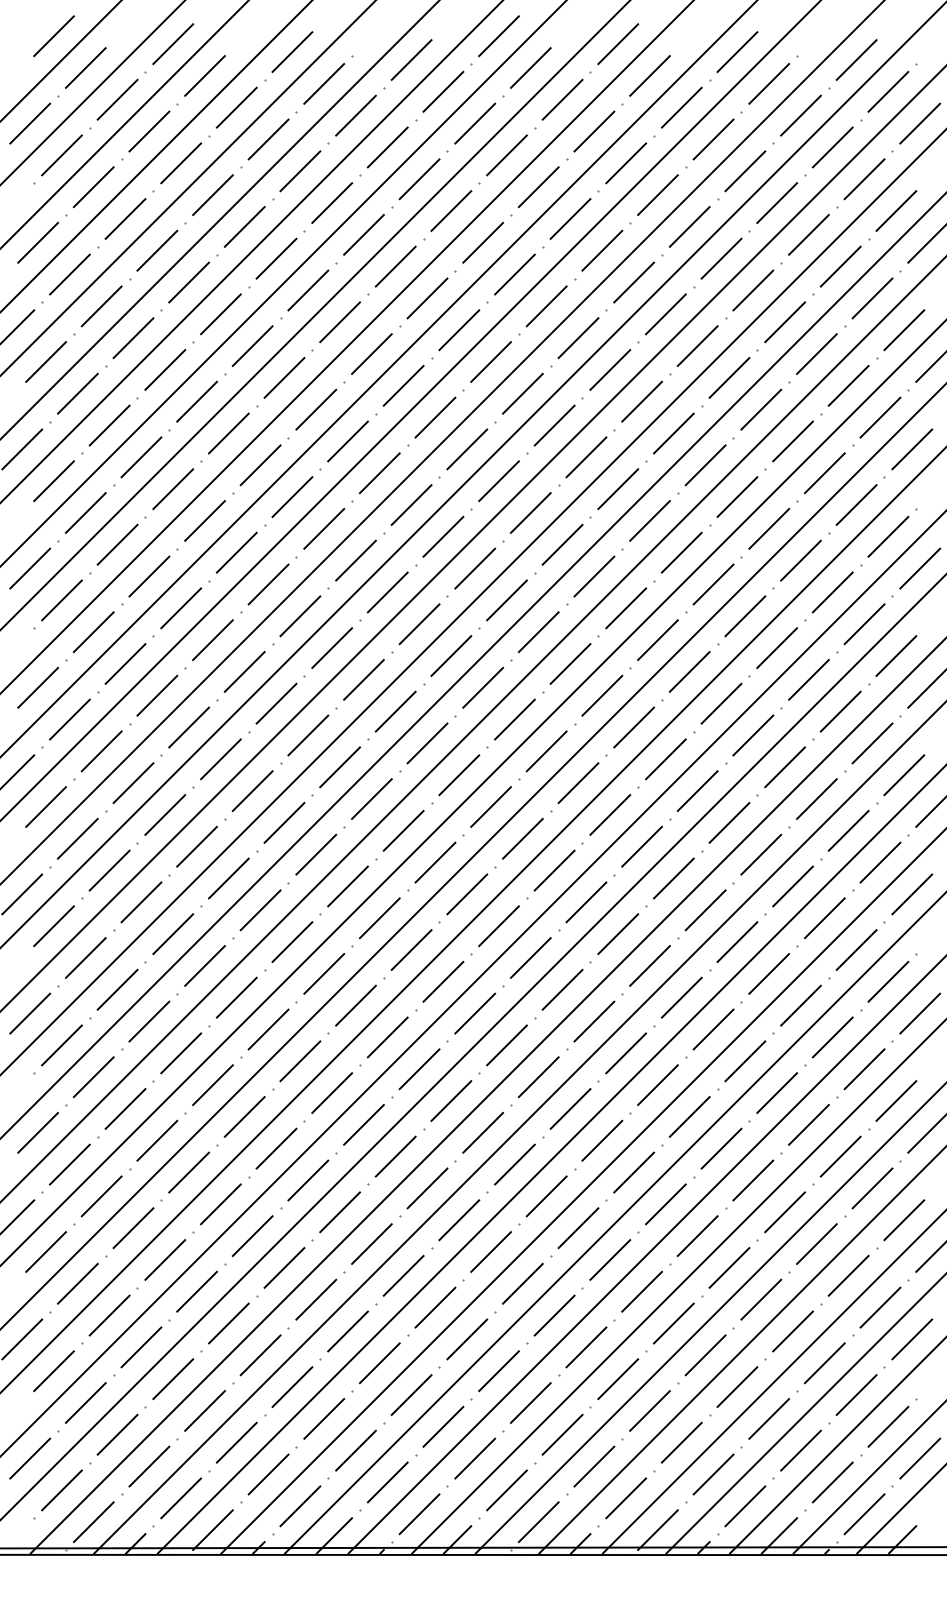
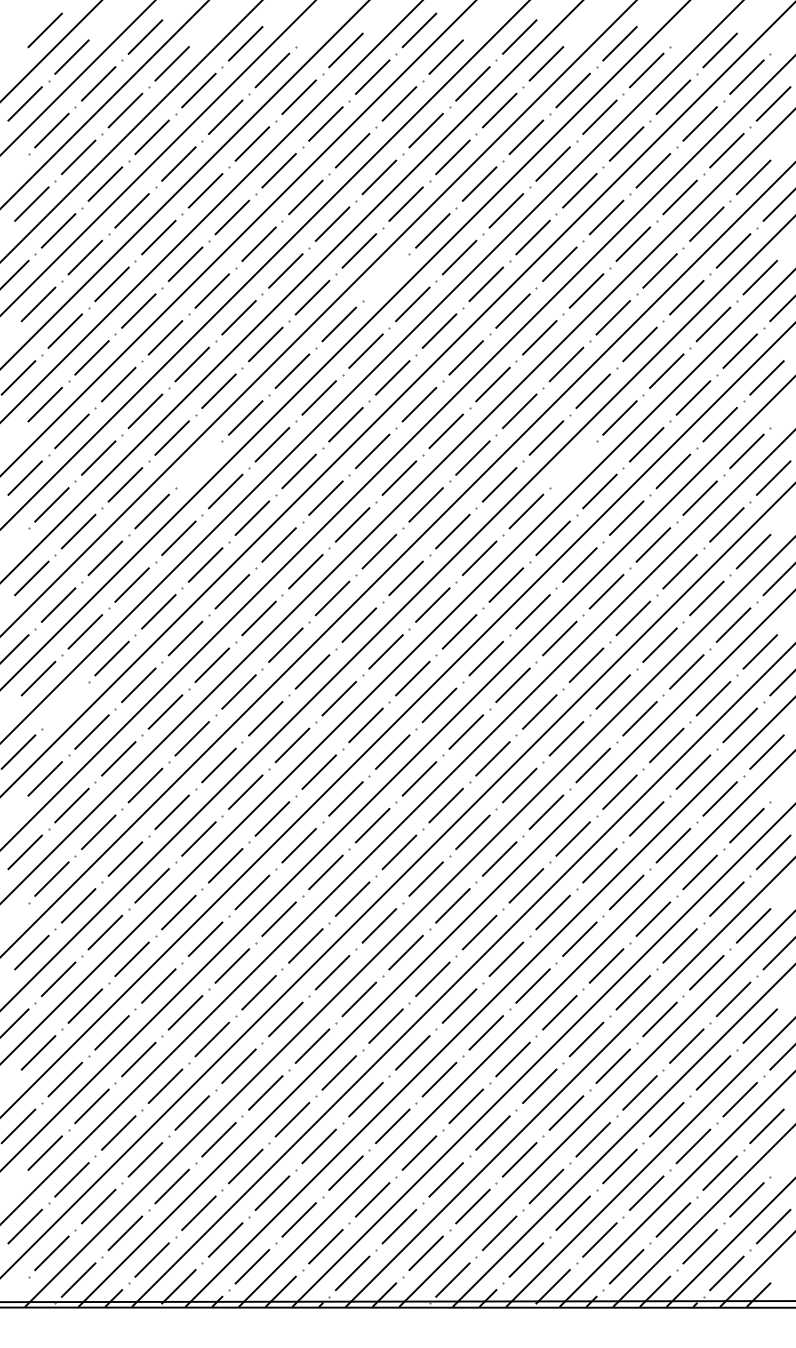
line: (458, 330) -> (385, 277), removed
line: (236, 552) -> (198, 464), removed
line: (680, 552) -> (572, 464), removed
line: (78, 838) -> (65, 705), removed

